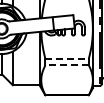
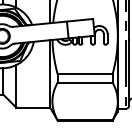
line: (67, 58) -> (85, 73), dashed -> solid
line: (67, 65) -> (85, 82), dashed -> solid

